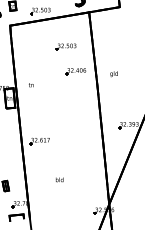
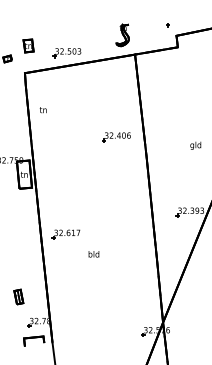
part: (65, 47) -> (102, 103), removed
text: (113, 73) -> (195, 145), moved
text: (30, 85) -> (42, 110), moved
text: (59, 180) -> (93, 254), moved

